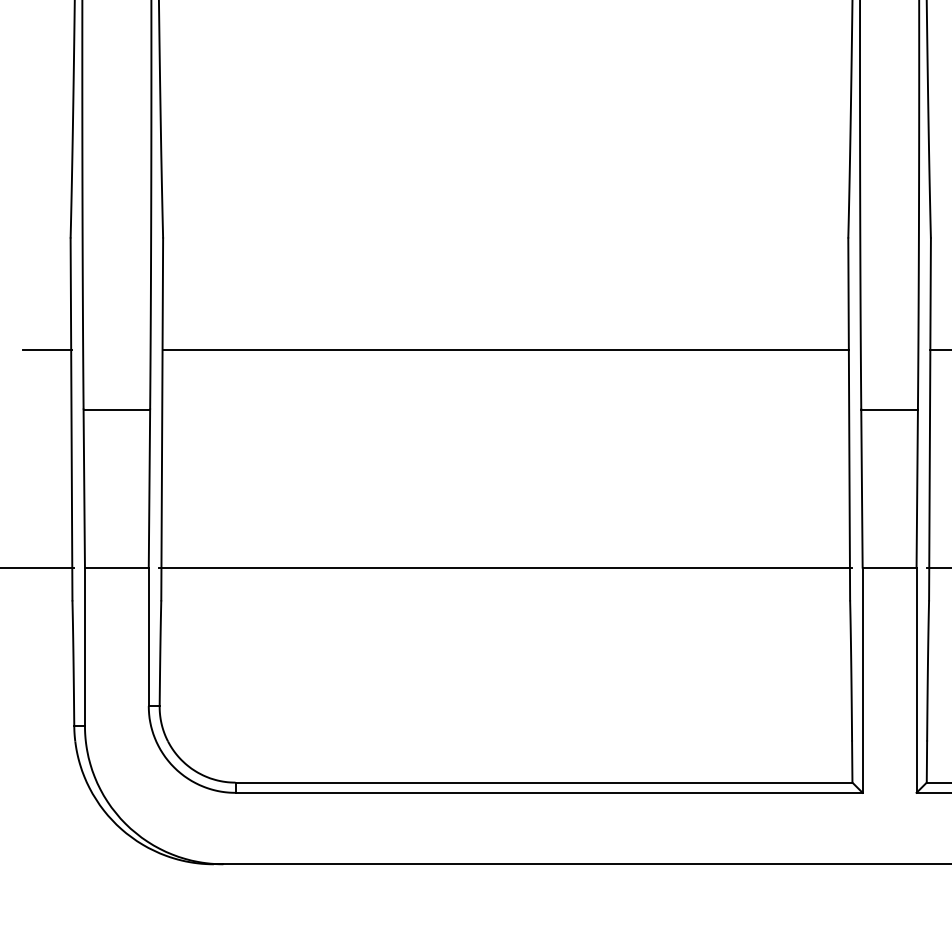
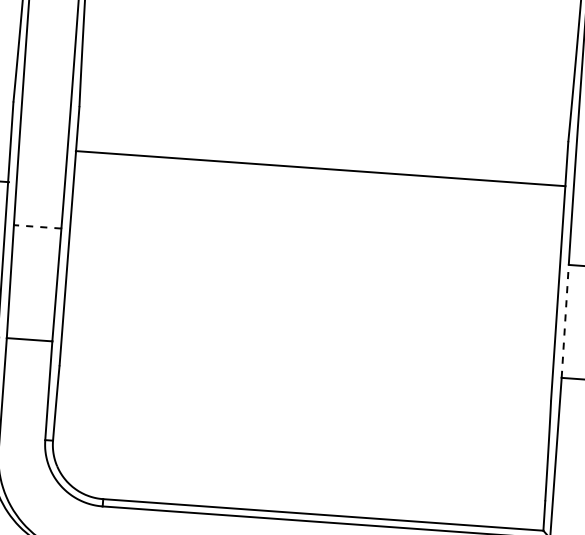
line: (505, 350) -> (320, 168), moved
line: (116, 409) -> (37, 226), solid -> dashed
line: (861, 488) -> (564, 321), solid -> dashed
line: (505, 567) -> (306, 359), removed

